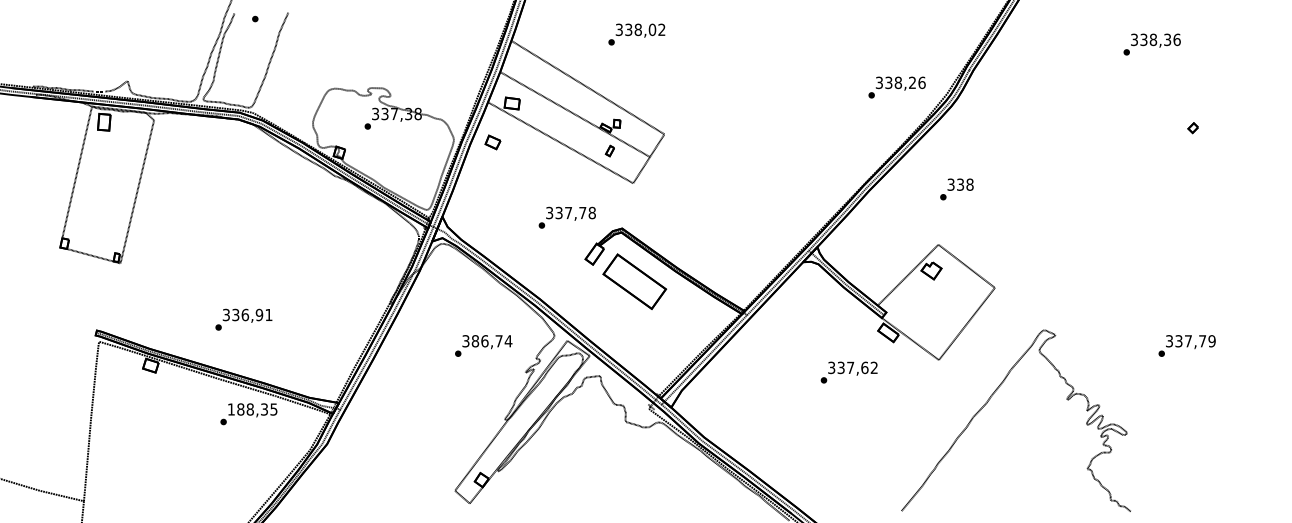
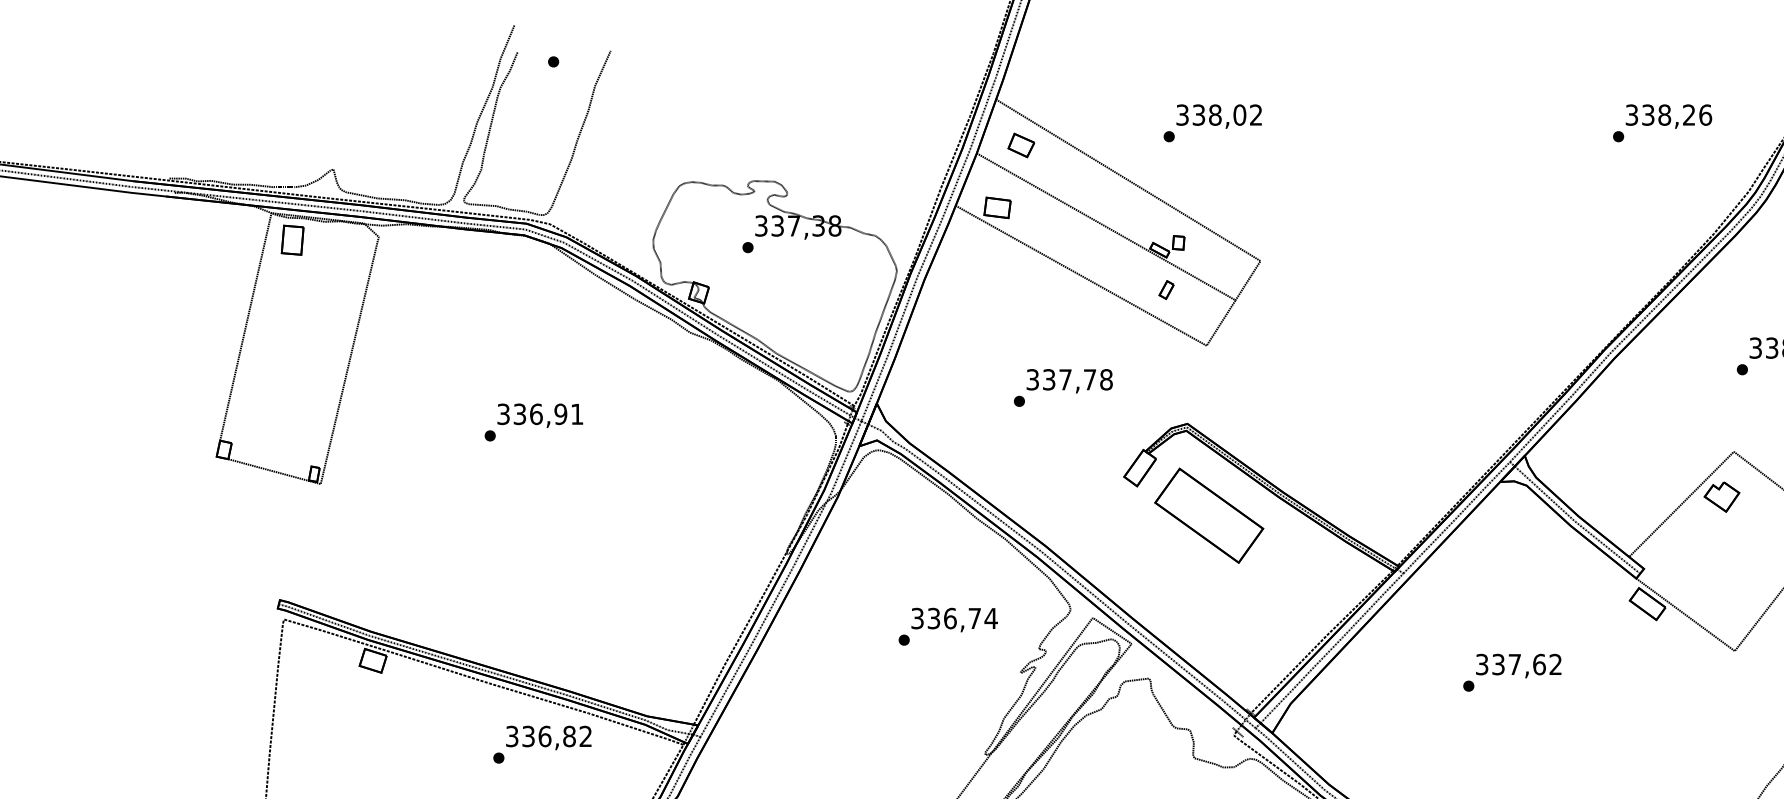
text: (636, 34) -> (1212, 123), moved
text: (896, 87) -> (1661, 123), moved
part: (492, 142) -> (1020, 145), moved
text: (566, 217) -> (1061, 387), moved
text: (243, 319) -> (533, 422), moved
text: (475, 341) -> (934, 618), 386,74 -> 336,74
text: (848, 372) -> (1511, 672), moved
text: (252, 409) -> (548, 736), 188,35 -> 336,82

